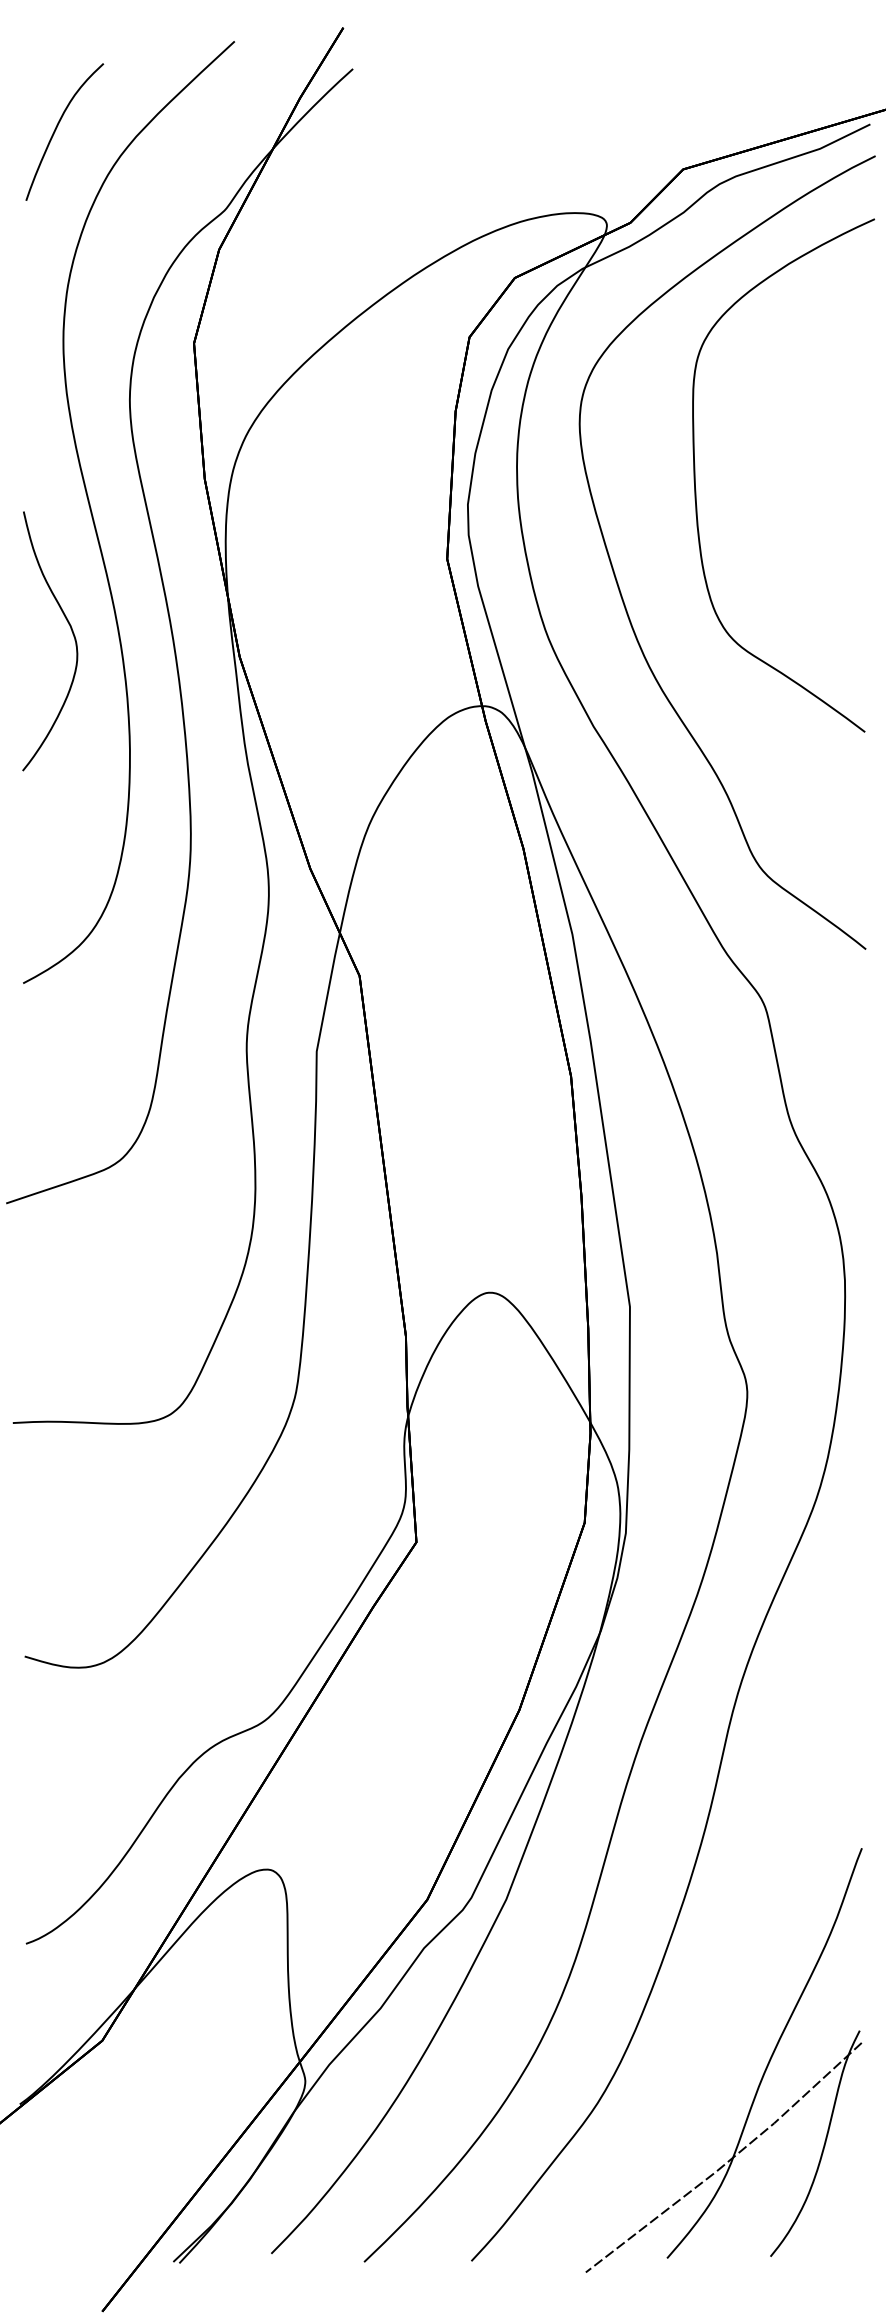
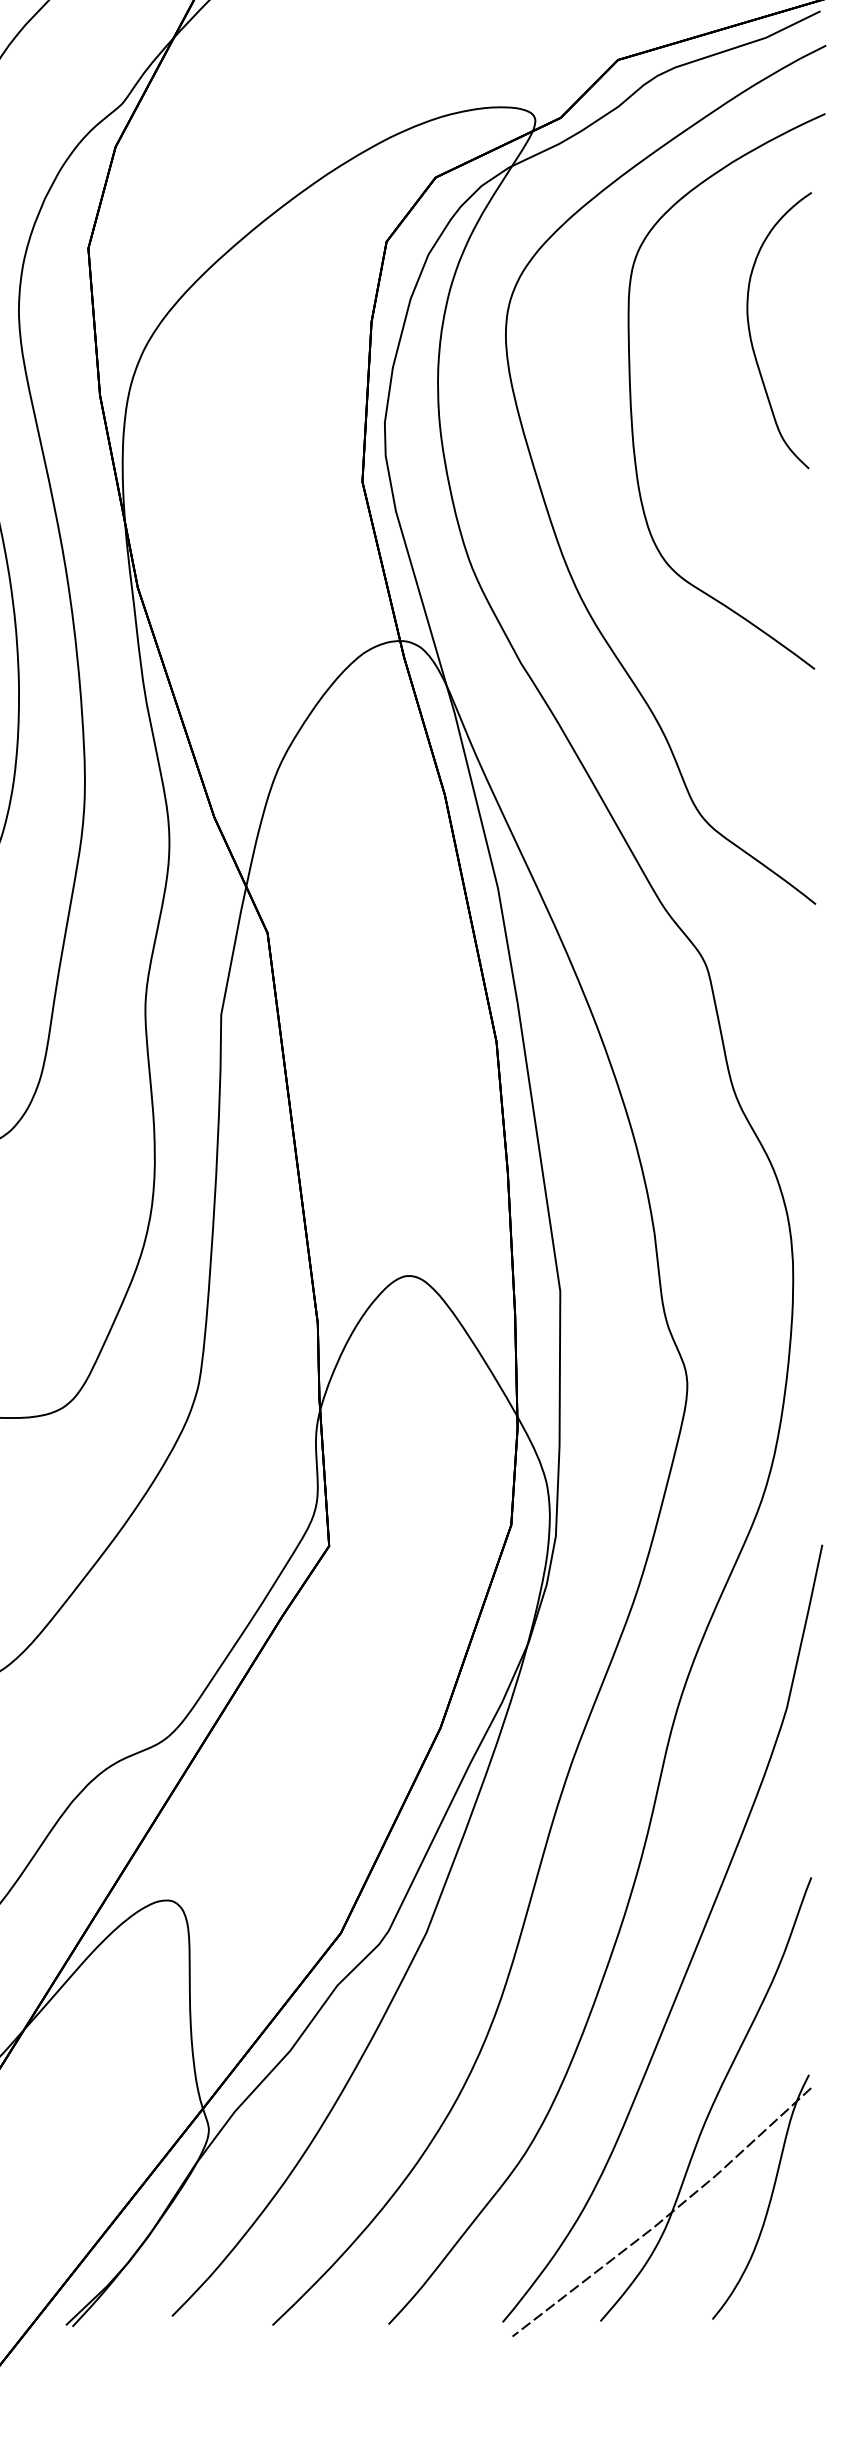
curve: (806, 423) -> (751, 335), added
curve: (755, 1910) -> (696, 1944), added

